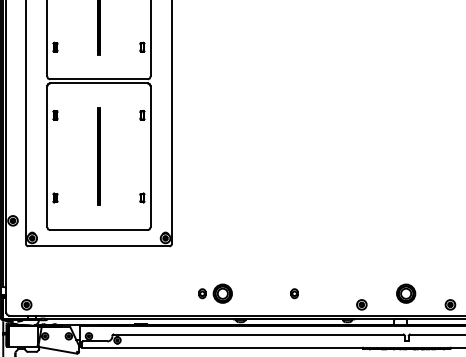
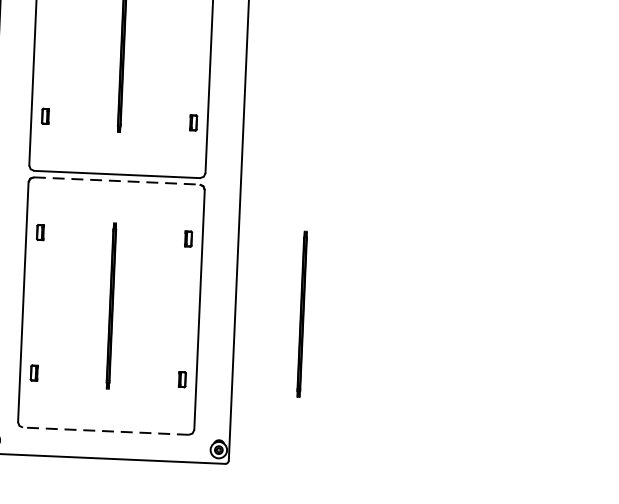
line: (98, 83) -> (116, 181), solid -> dashed
line: (210, 156) -> (301, 313), added
line: (98, 230) -> (105, 431), solid -> dashed

